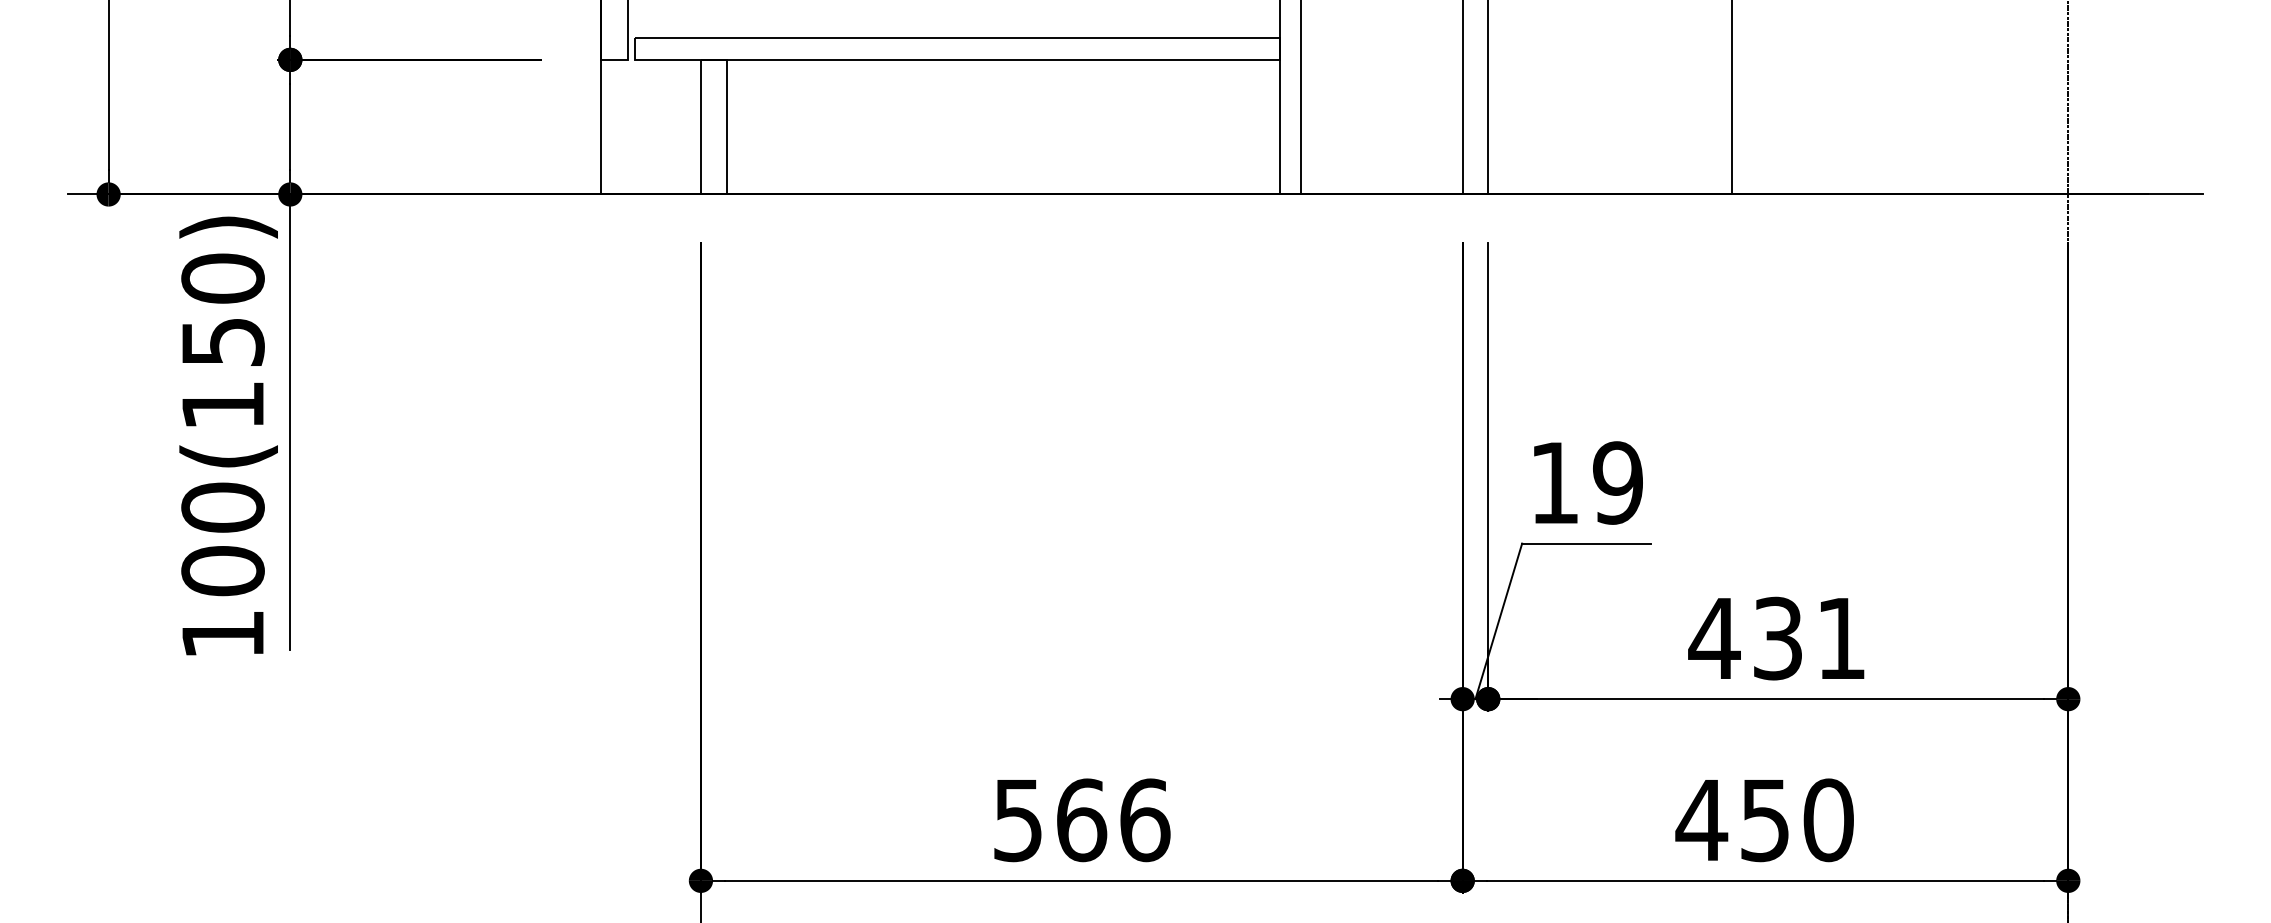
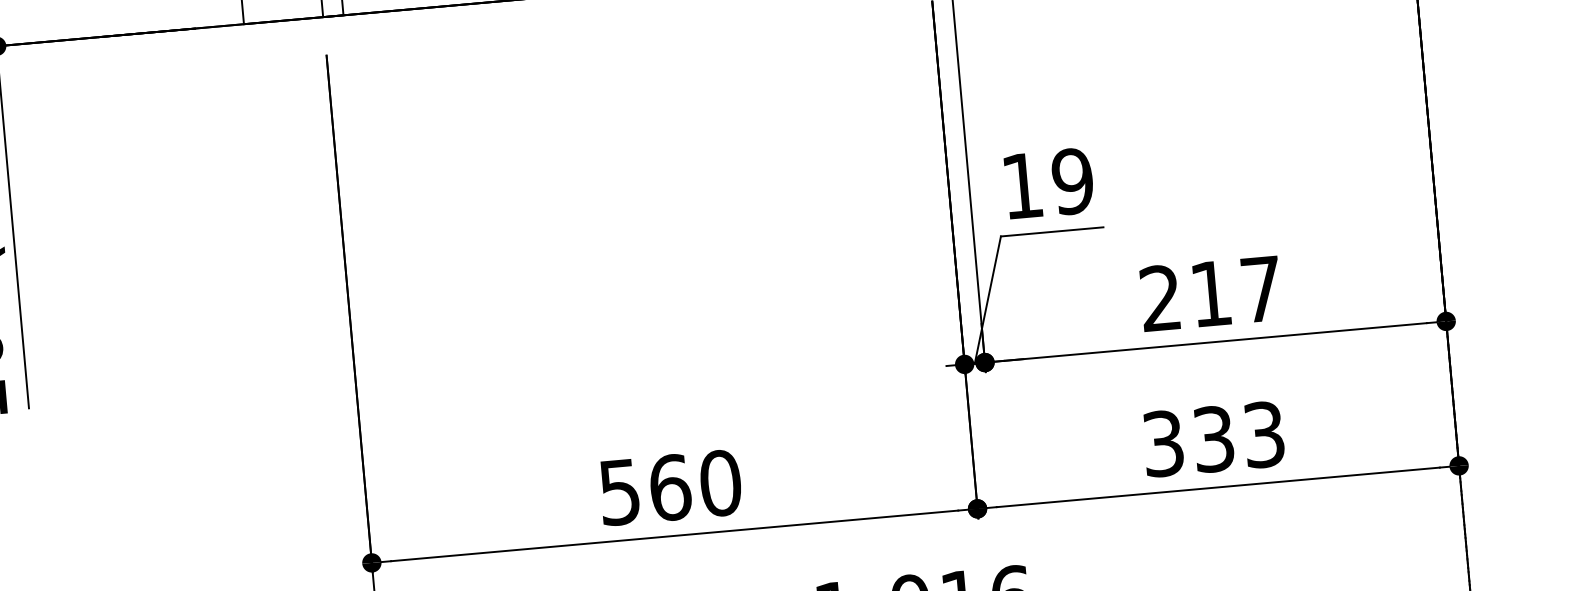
text: (1776, 638) -> (1209, 293), 431 -> 217
text: (1145, 820) -> (721, 483), 566 -> 560
text: (1764, 820) -> (1213, 439), 450 -> 333

